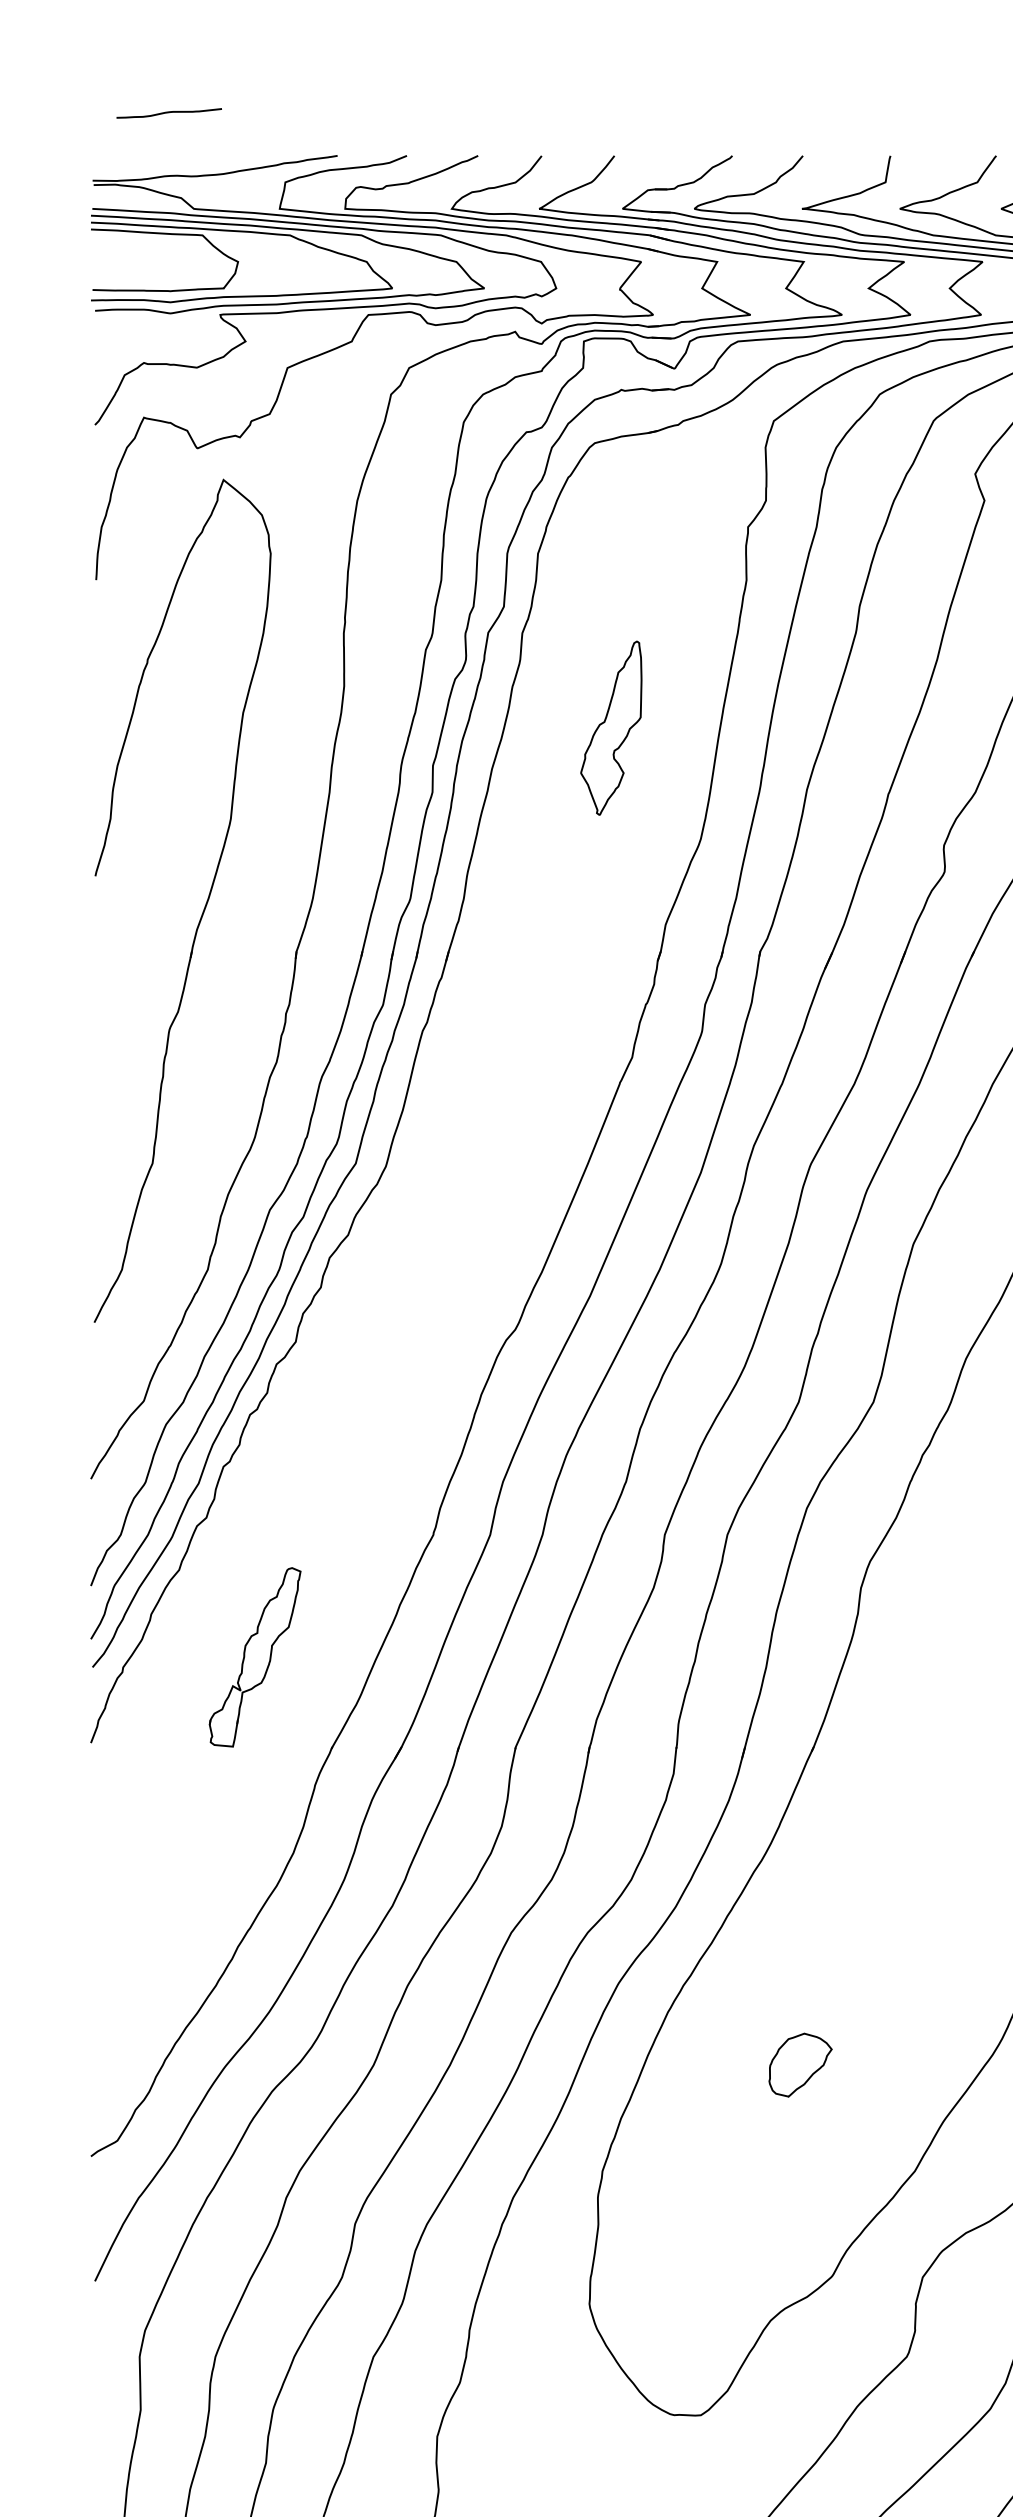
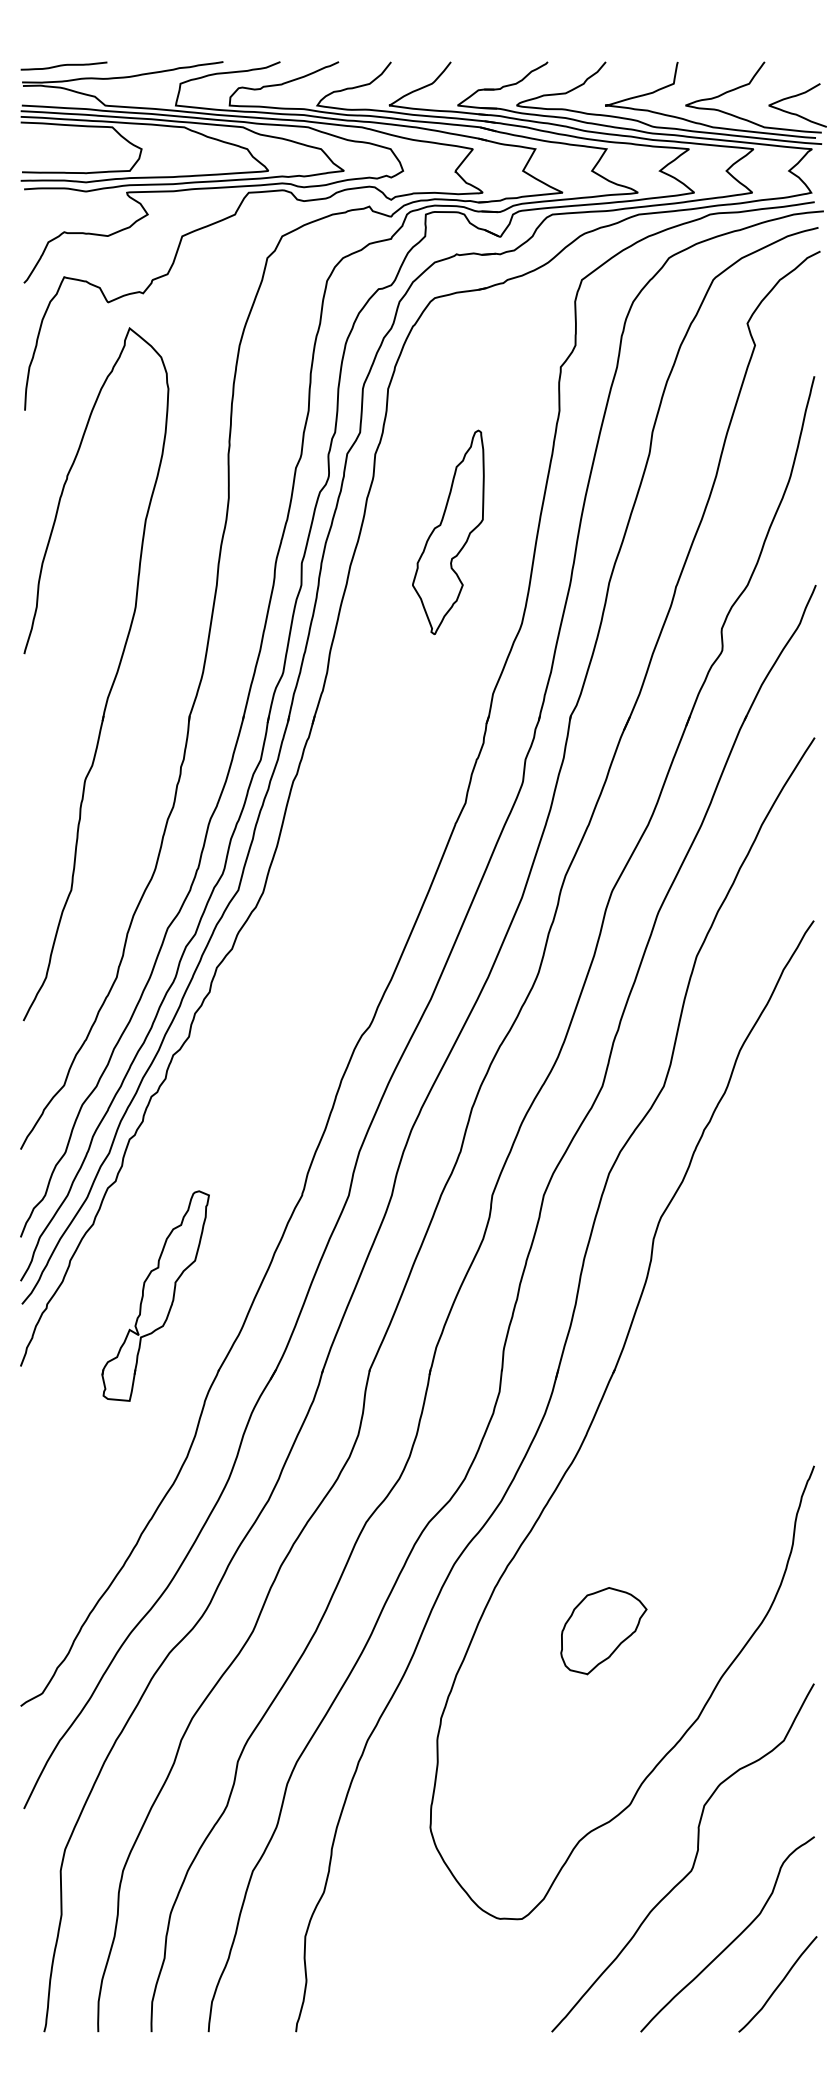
curve: (168, 112) -> (63, 65), moved
part: (611, 728) -> (448, 532), size x1.43
part: (254, 1656) -> (155, 1295), size x1.43
part: (800, 2065) -> (603, 1631), size x1.67

